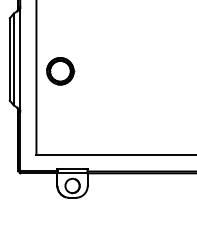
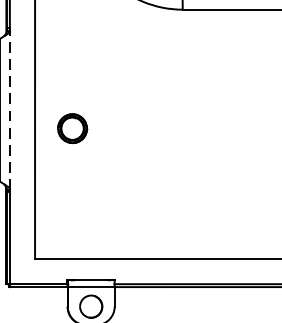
line: (20, 59) -> (10, 110), solid -> dashed
part: (60, 71) -> (72, 128), size x0.7

